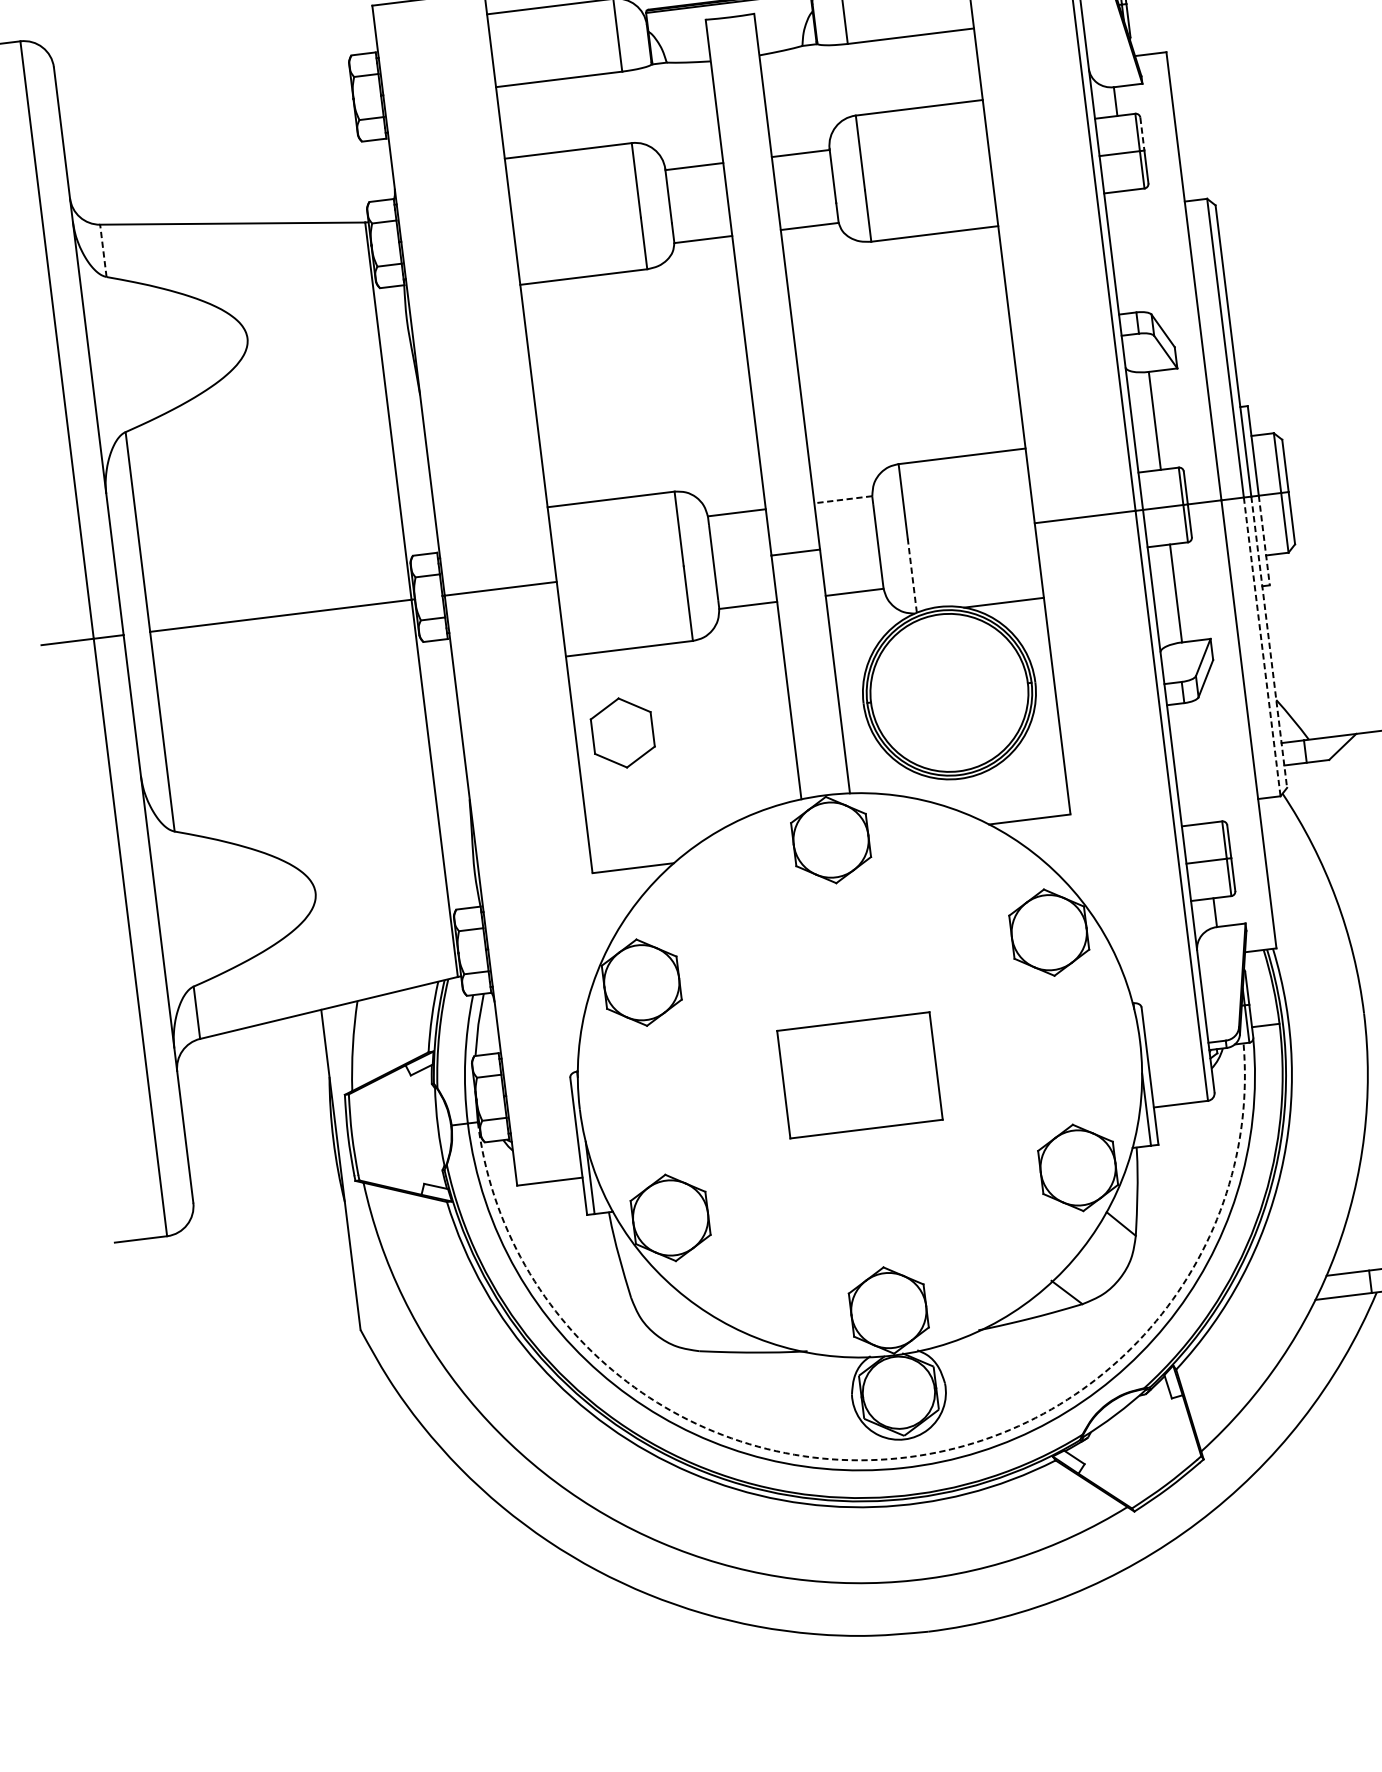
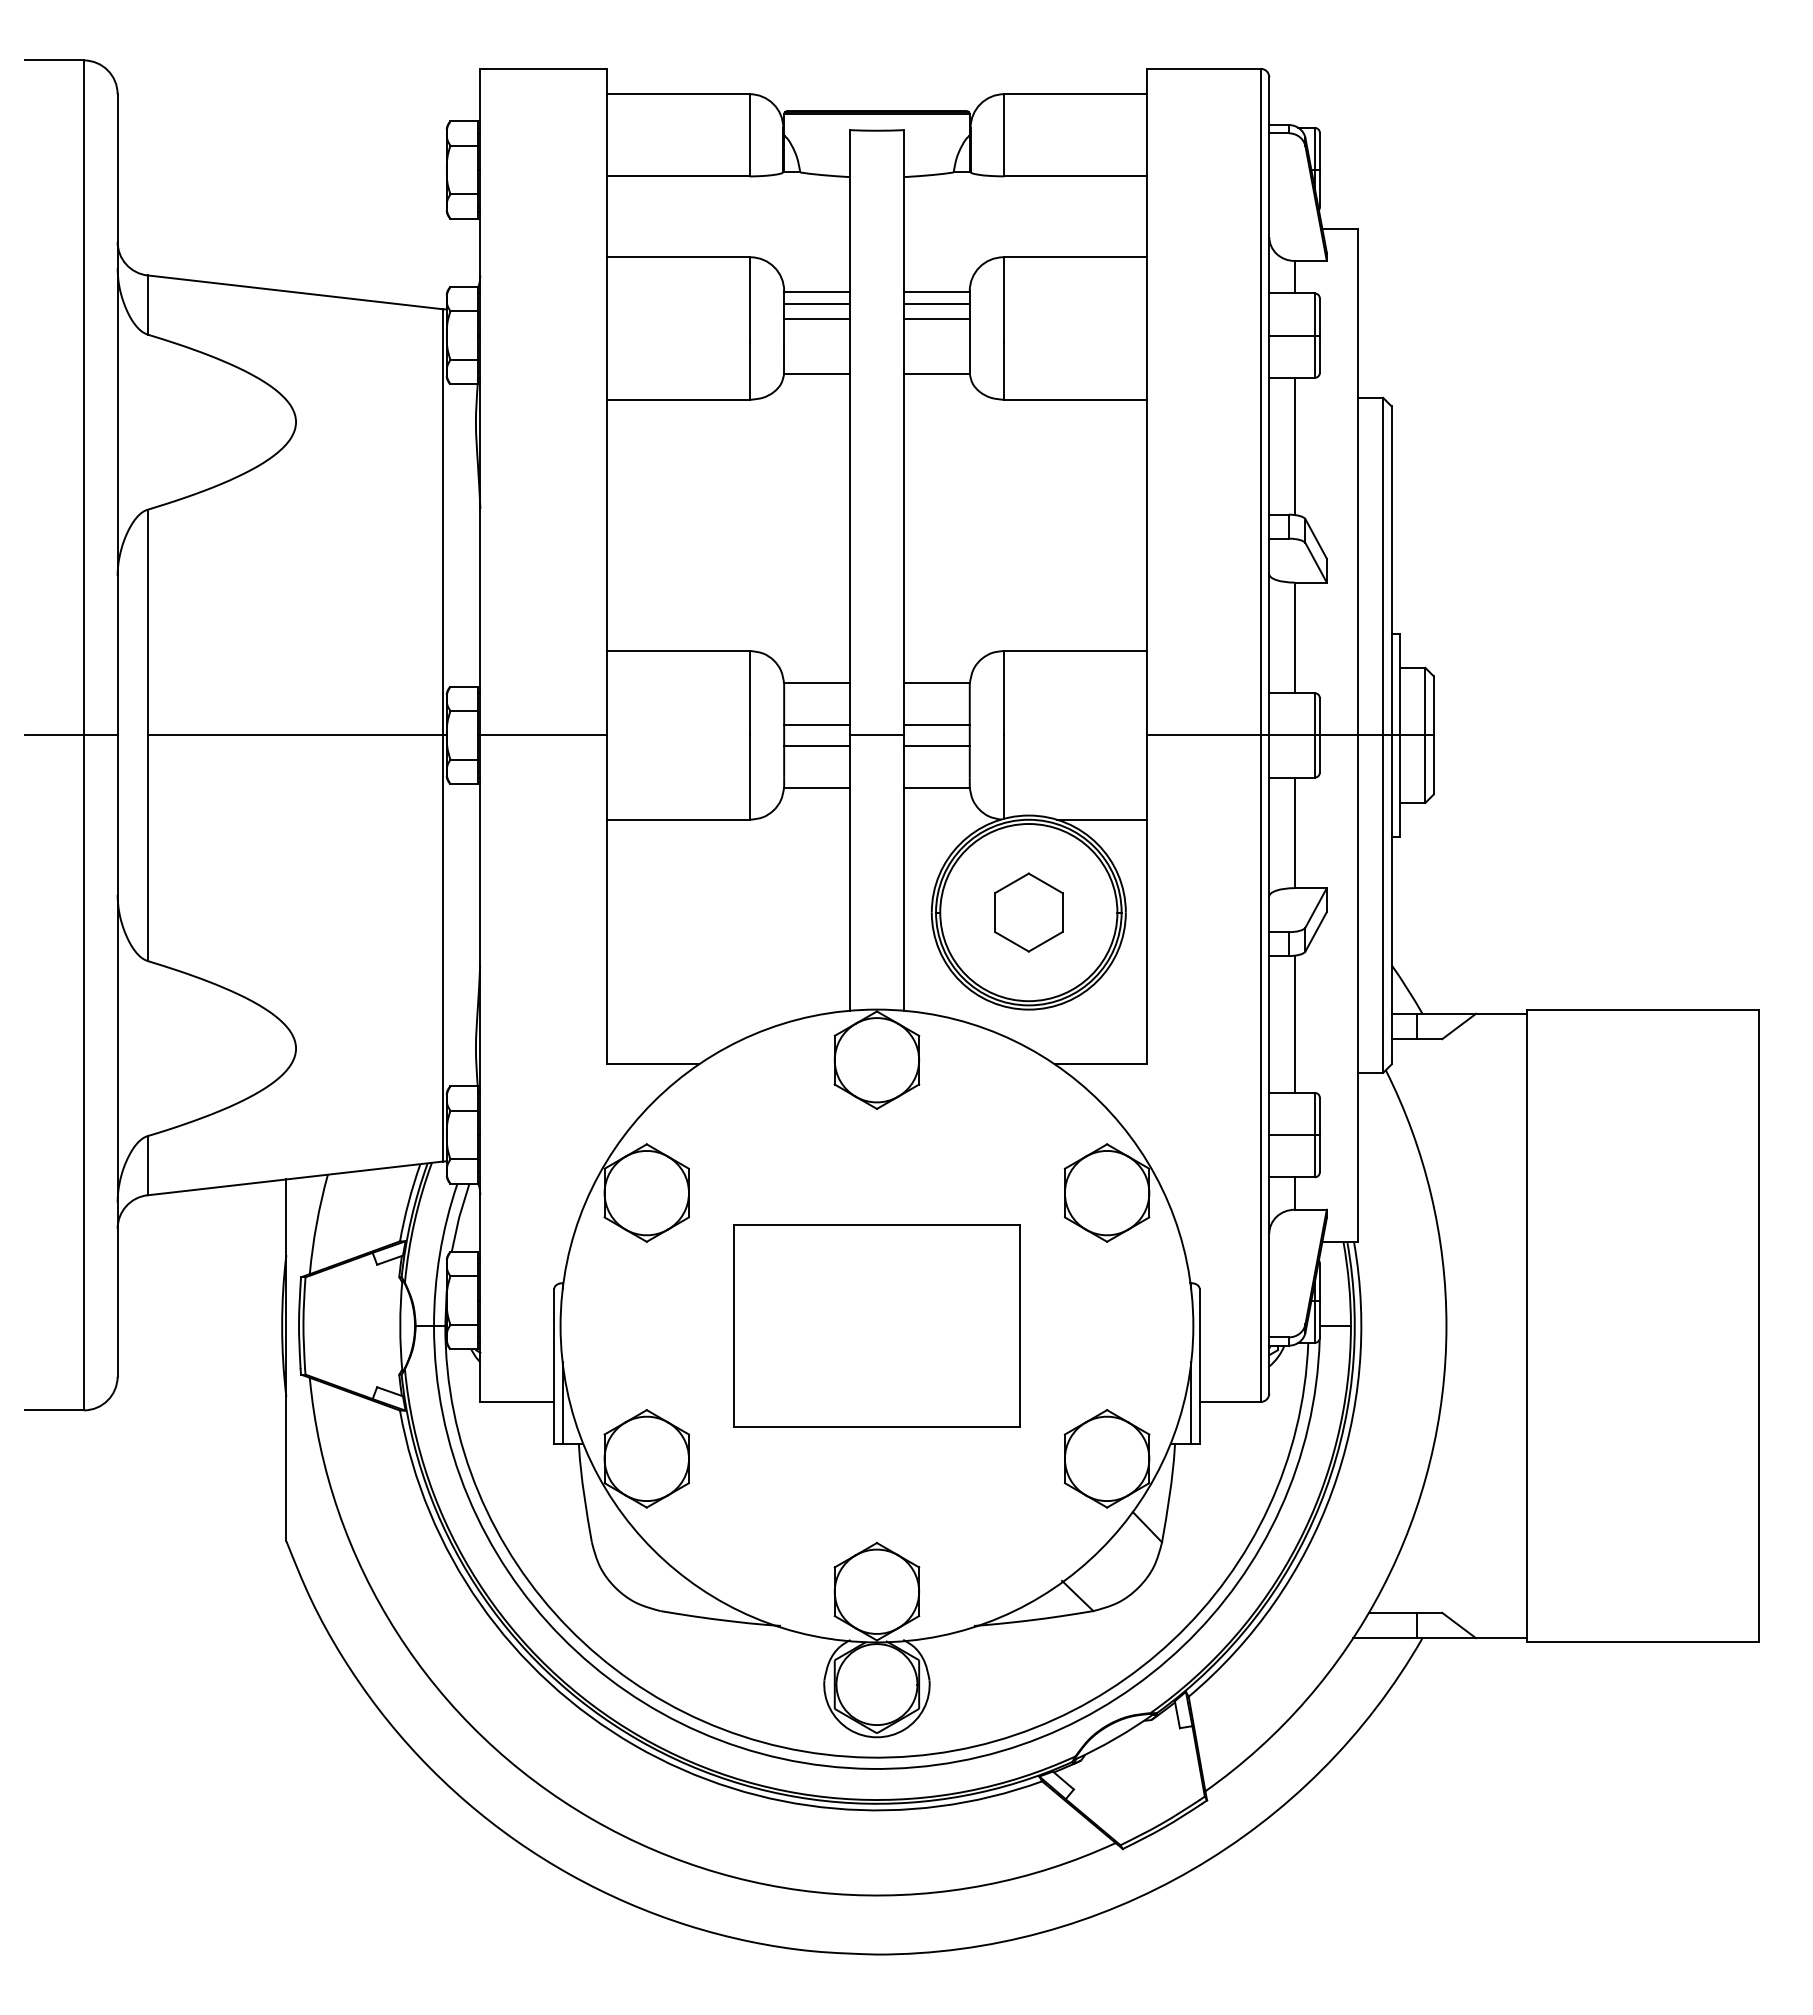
line: (1142, 134) -> (1319, 317), dashed -> solid
line: (801, 164) -> (936, 304), added
line: (695, 177) -> (816, 304), added
line: (803, 177) -> (936, 319), added
line: (697, 191) -> (816, 319), added
line: (103, 250) -> (147, 304), dashed -> solid
line: (1133, 251) -> (1294, 446), added
line: (843, 500) -> (937, 683), dashed -> solid
line: (847, 536) -> (936, 724), added
line: (1264, 540) -> (1400, 786), dashed -> solid
line: (741, 549) -> (816, 724), added
line: (849, 555) -> (936, 745), added
line: (743, 568) -> (816, 745), added
line: (912, 576) -> (1003, 777), dashed -> solid
line: (1269, 641) -> (1391, 899), dashed -> solid
line: (1262, 647) -> (1383, 904), dashed -> solid
part: (622, 732) -> (1028, 912), moved
line: (1196, 762) -> (1294, 1023), added
part: (859, 1074) -> (876, 1325), size x1.67
arc: (899, 1458) -> (868, 1757), dashed -> solid

